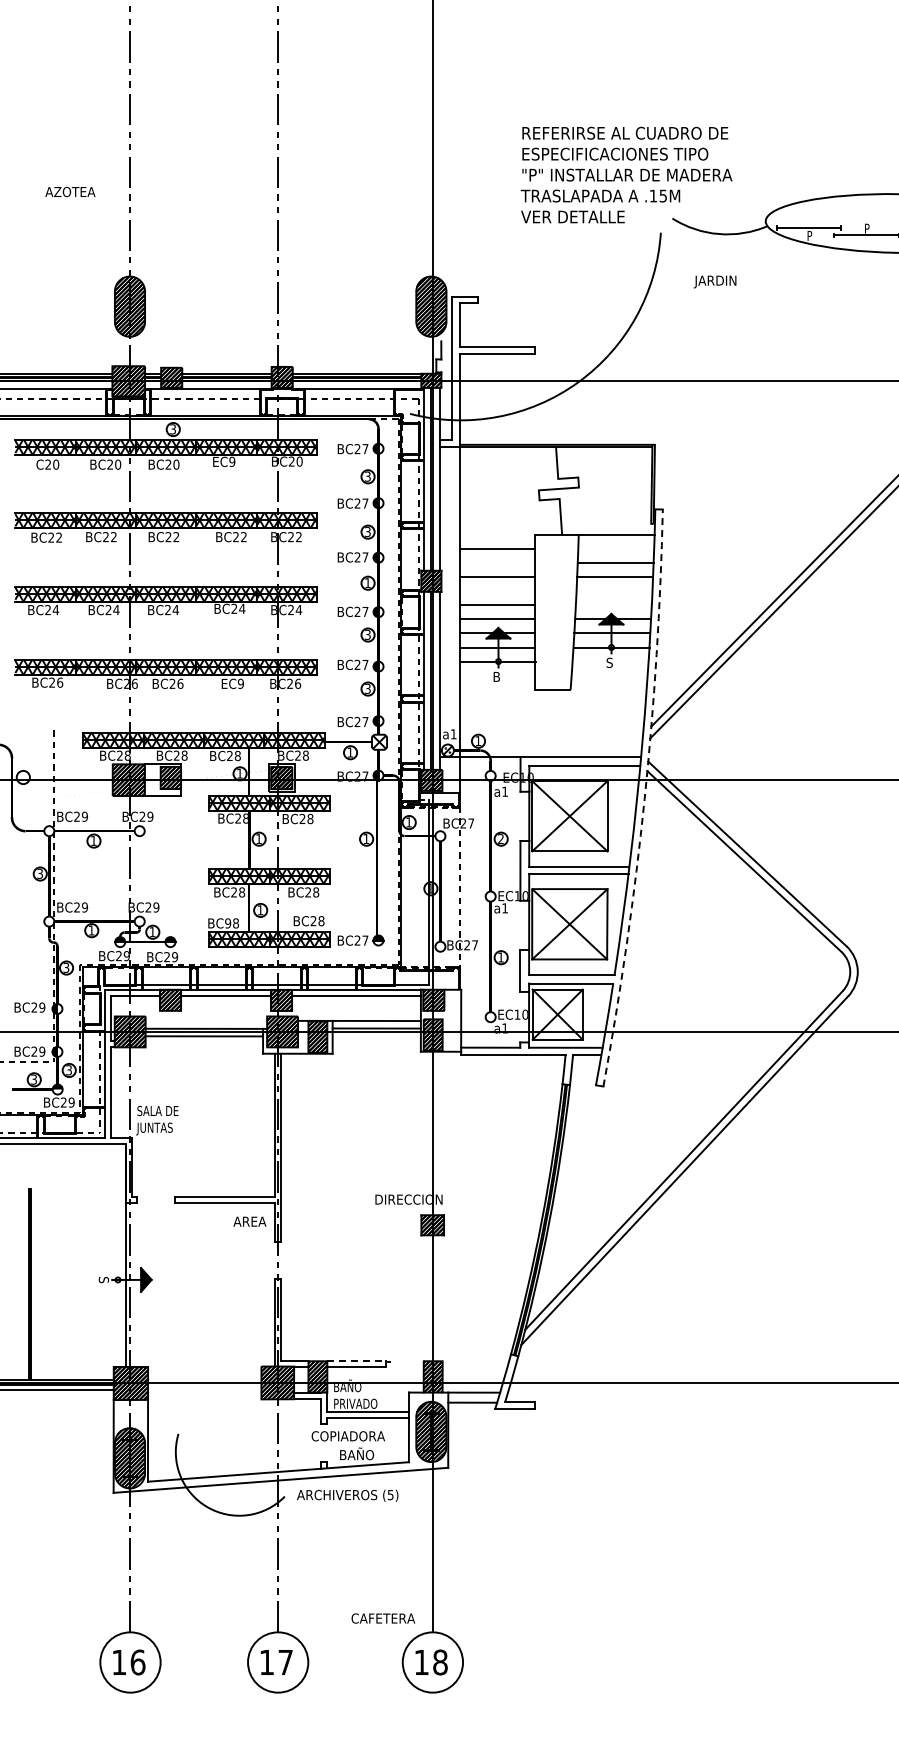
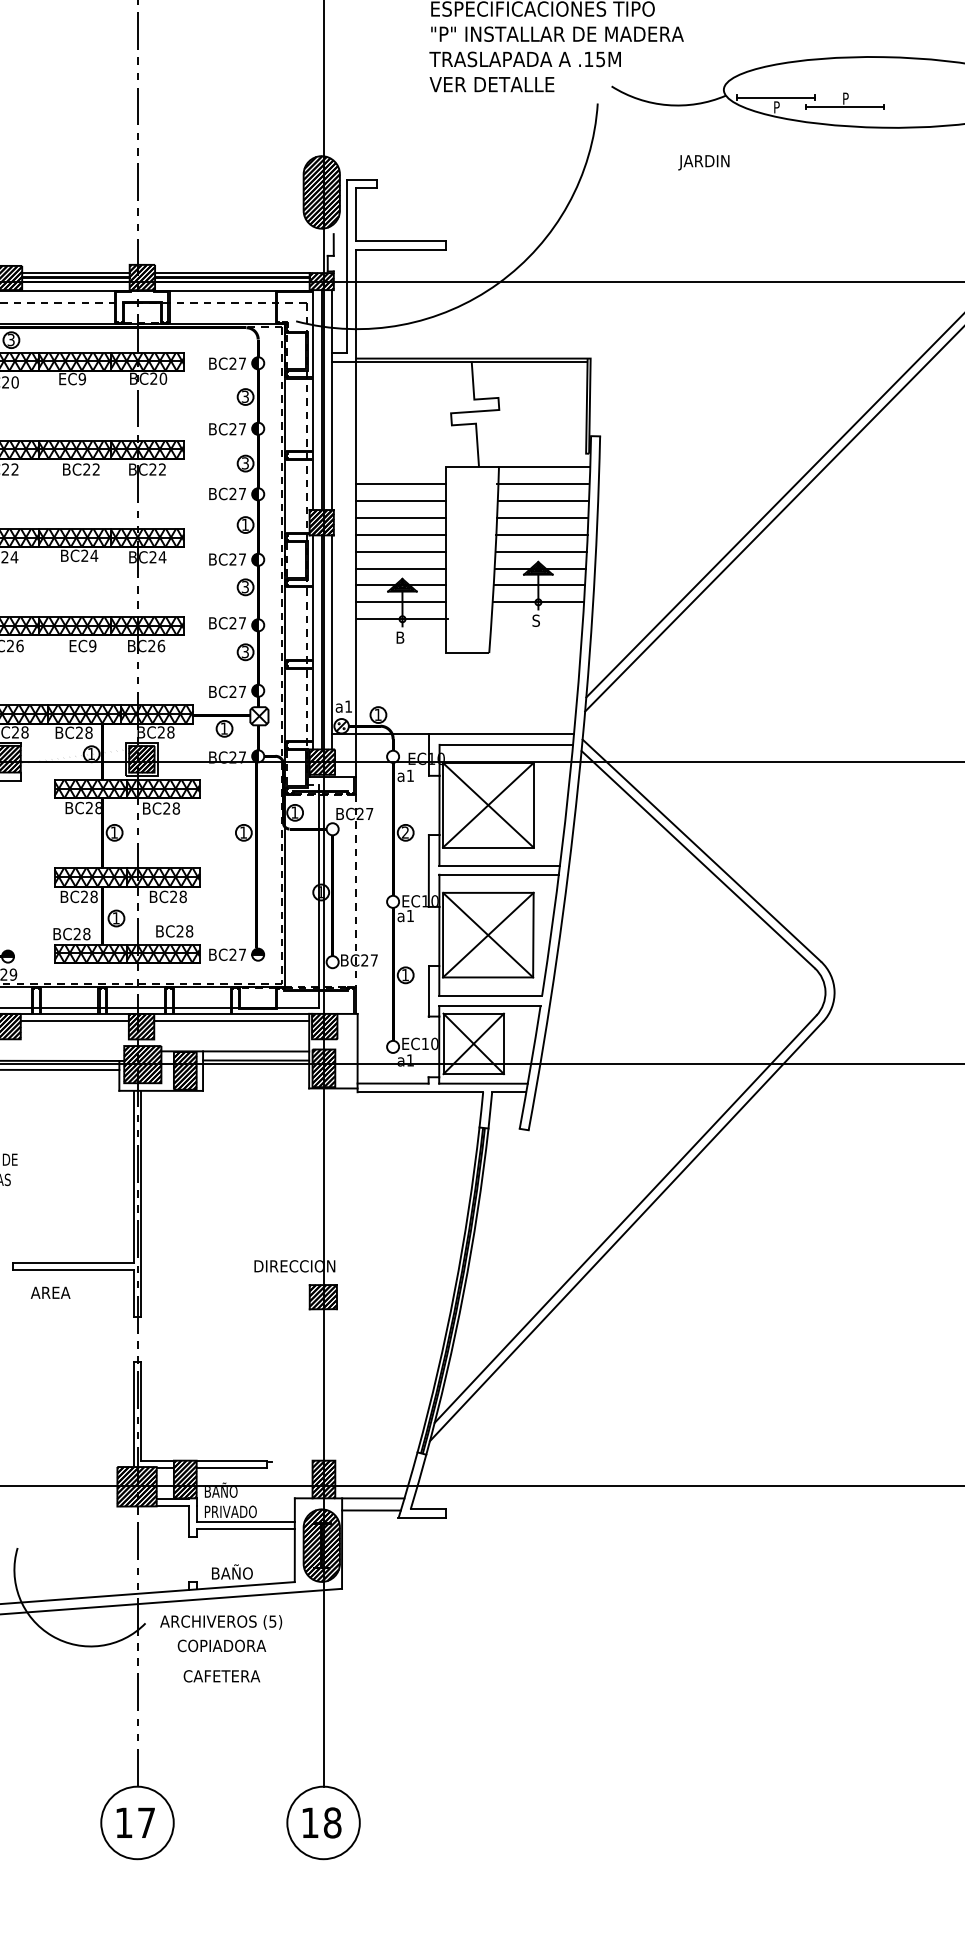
text: (714, 281) -> (703, 162), moved
line: (614, 549) -> (541, 484), added
line: (496, 563) -> (400, 501), added
line: (496, 591) -> (400, 534), added
line: (614, 591) -> (541, 534), added
line: (613, 605) -> (540, 551), added
arc: (644, 799) -> (578, 785), dashed -> solid
text: (228, 923) -> (77, 934), BC98 -> BC28
text: (249, 1221) -> (50, 1292), moved
line: (357, 1361) -> (232, 1460), dashed -> solid
text: (347, 1436) -> (220, 1646), moved
text: (383, 1618) -> (222, 1676), moved

